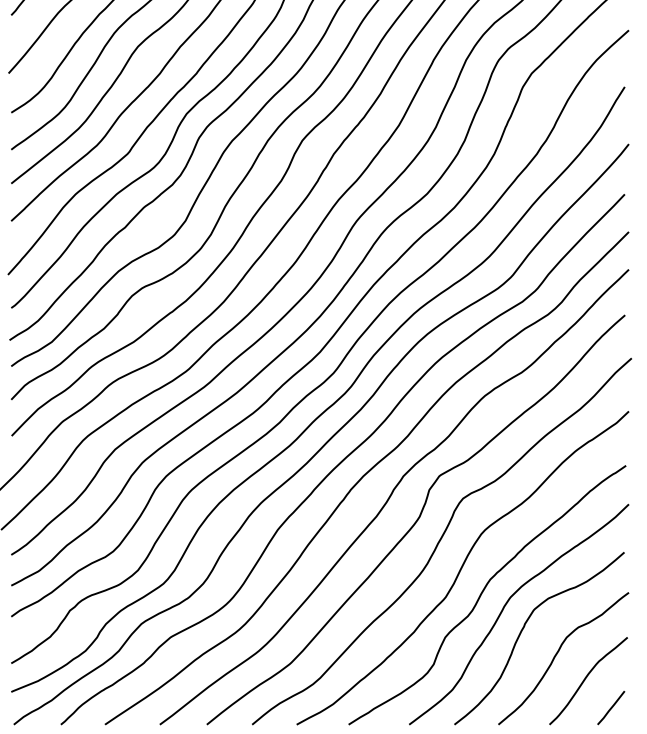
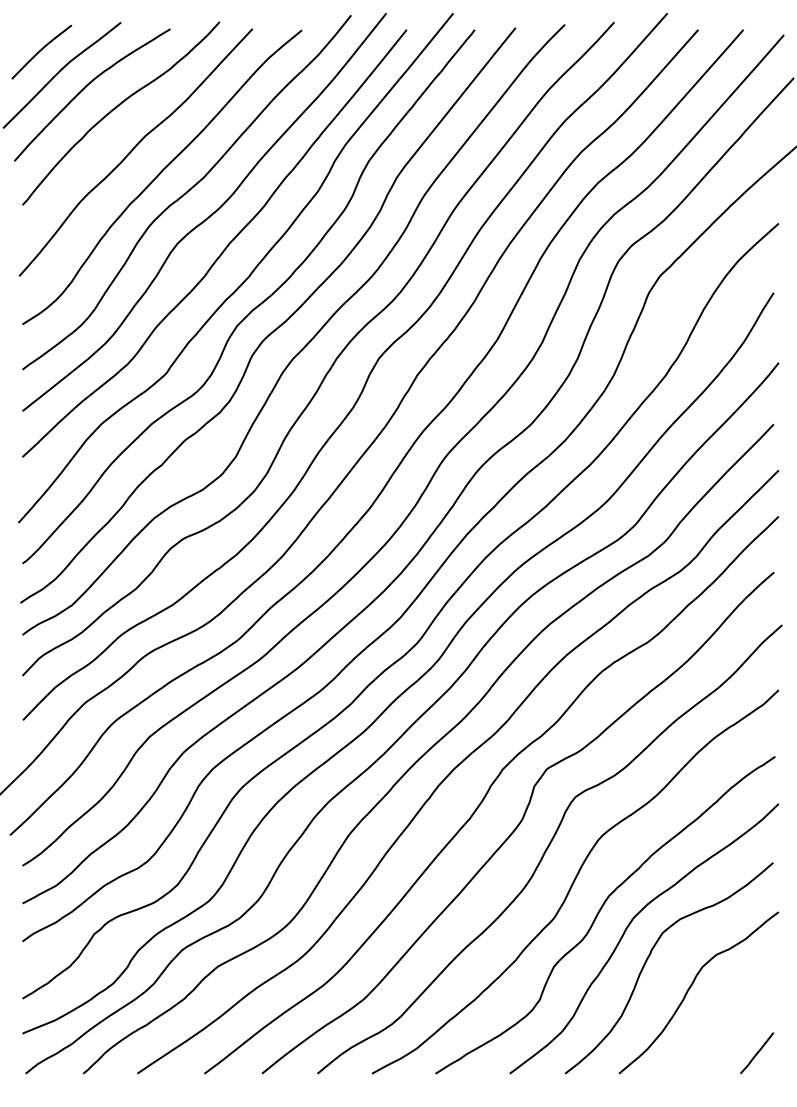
curve: (586, 678) -> (726, 1017), removed

